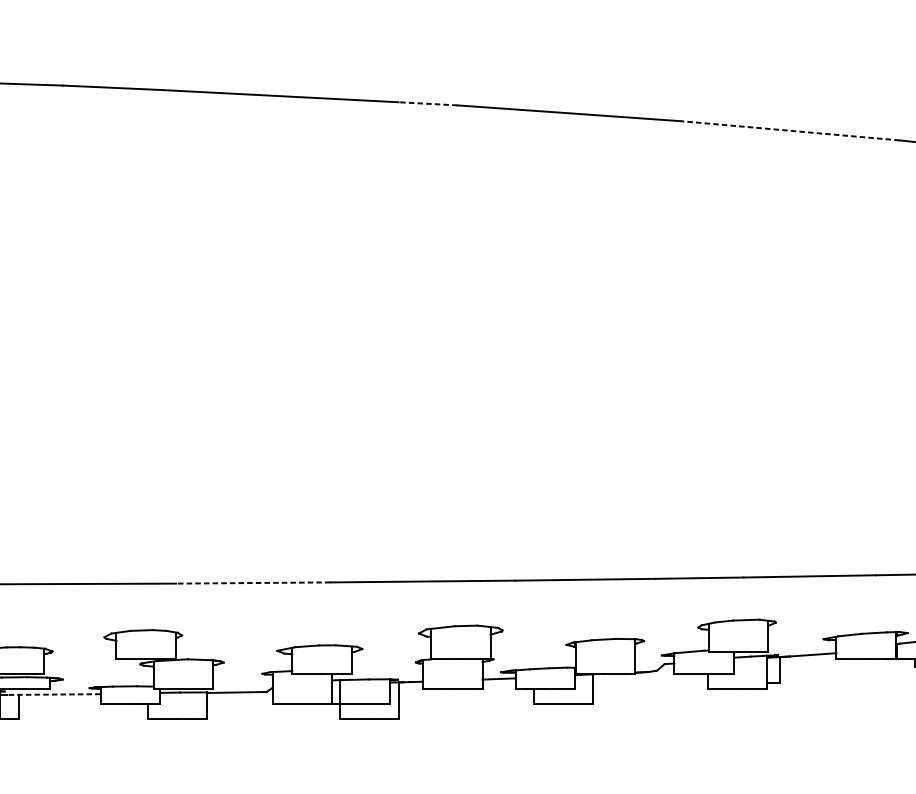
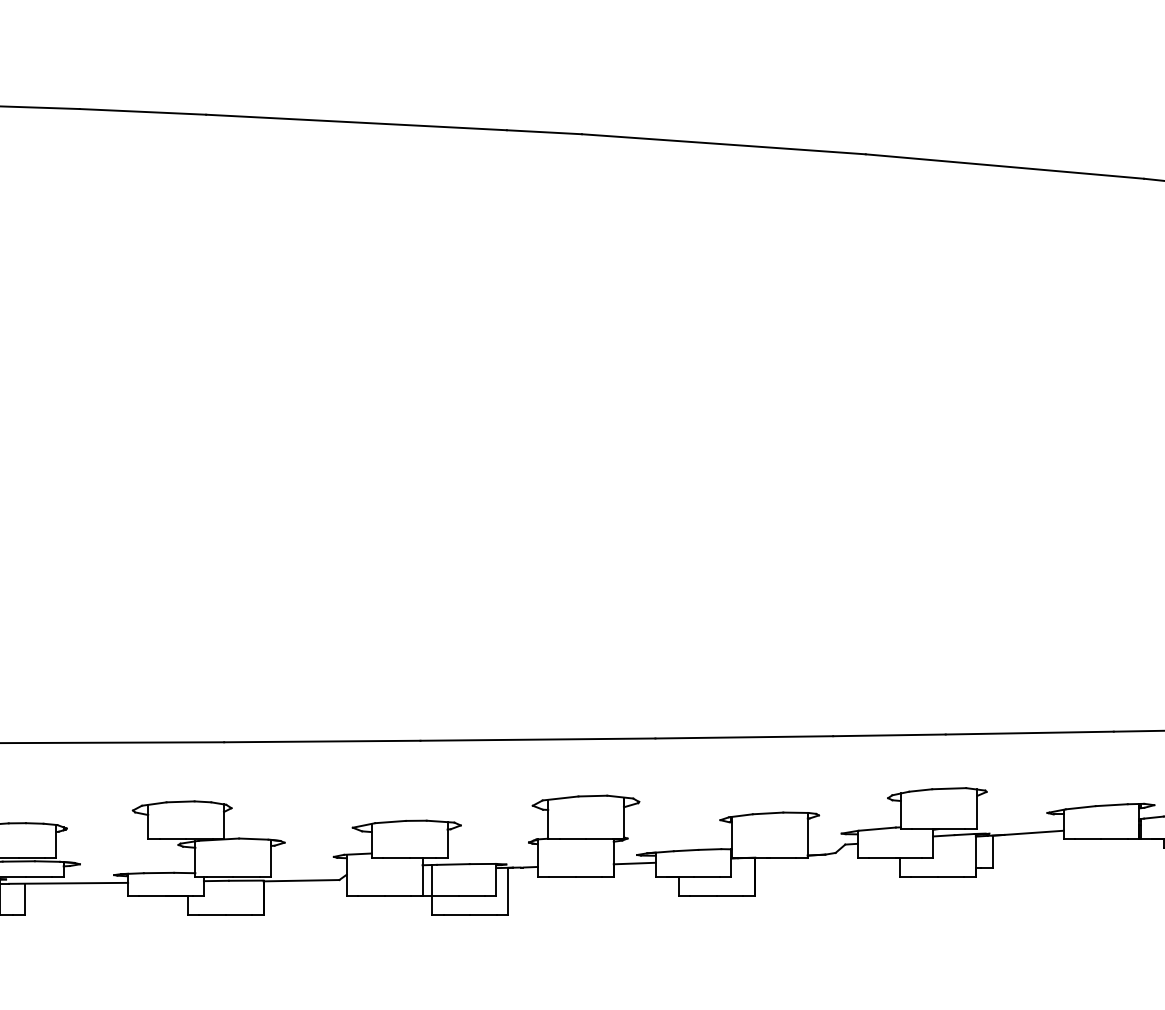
line: (428, 104) -> (544, 132), dashed -> solid
line: (789, 130) -> (1004, 166), dashed -> solid
line: (252, 583) -> (321, 741), dashed -> solid
line: (53, 694) -> (68, 883), dashed -> solid

